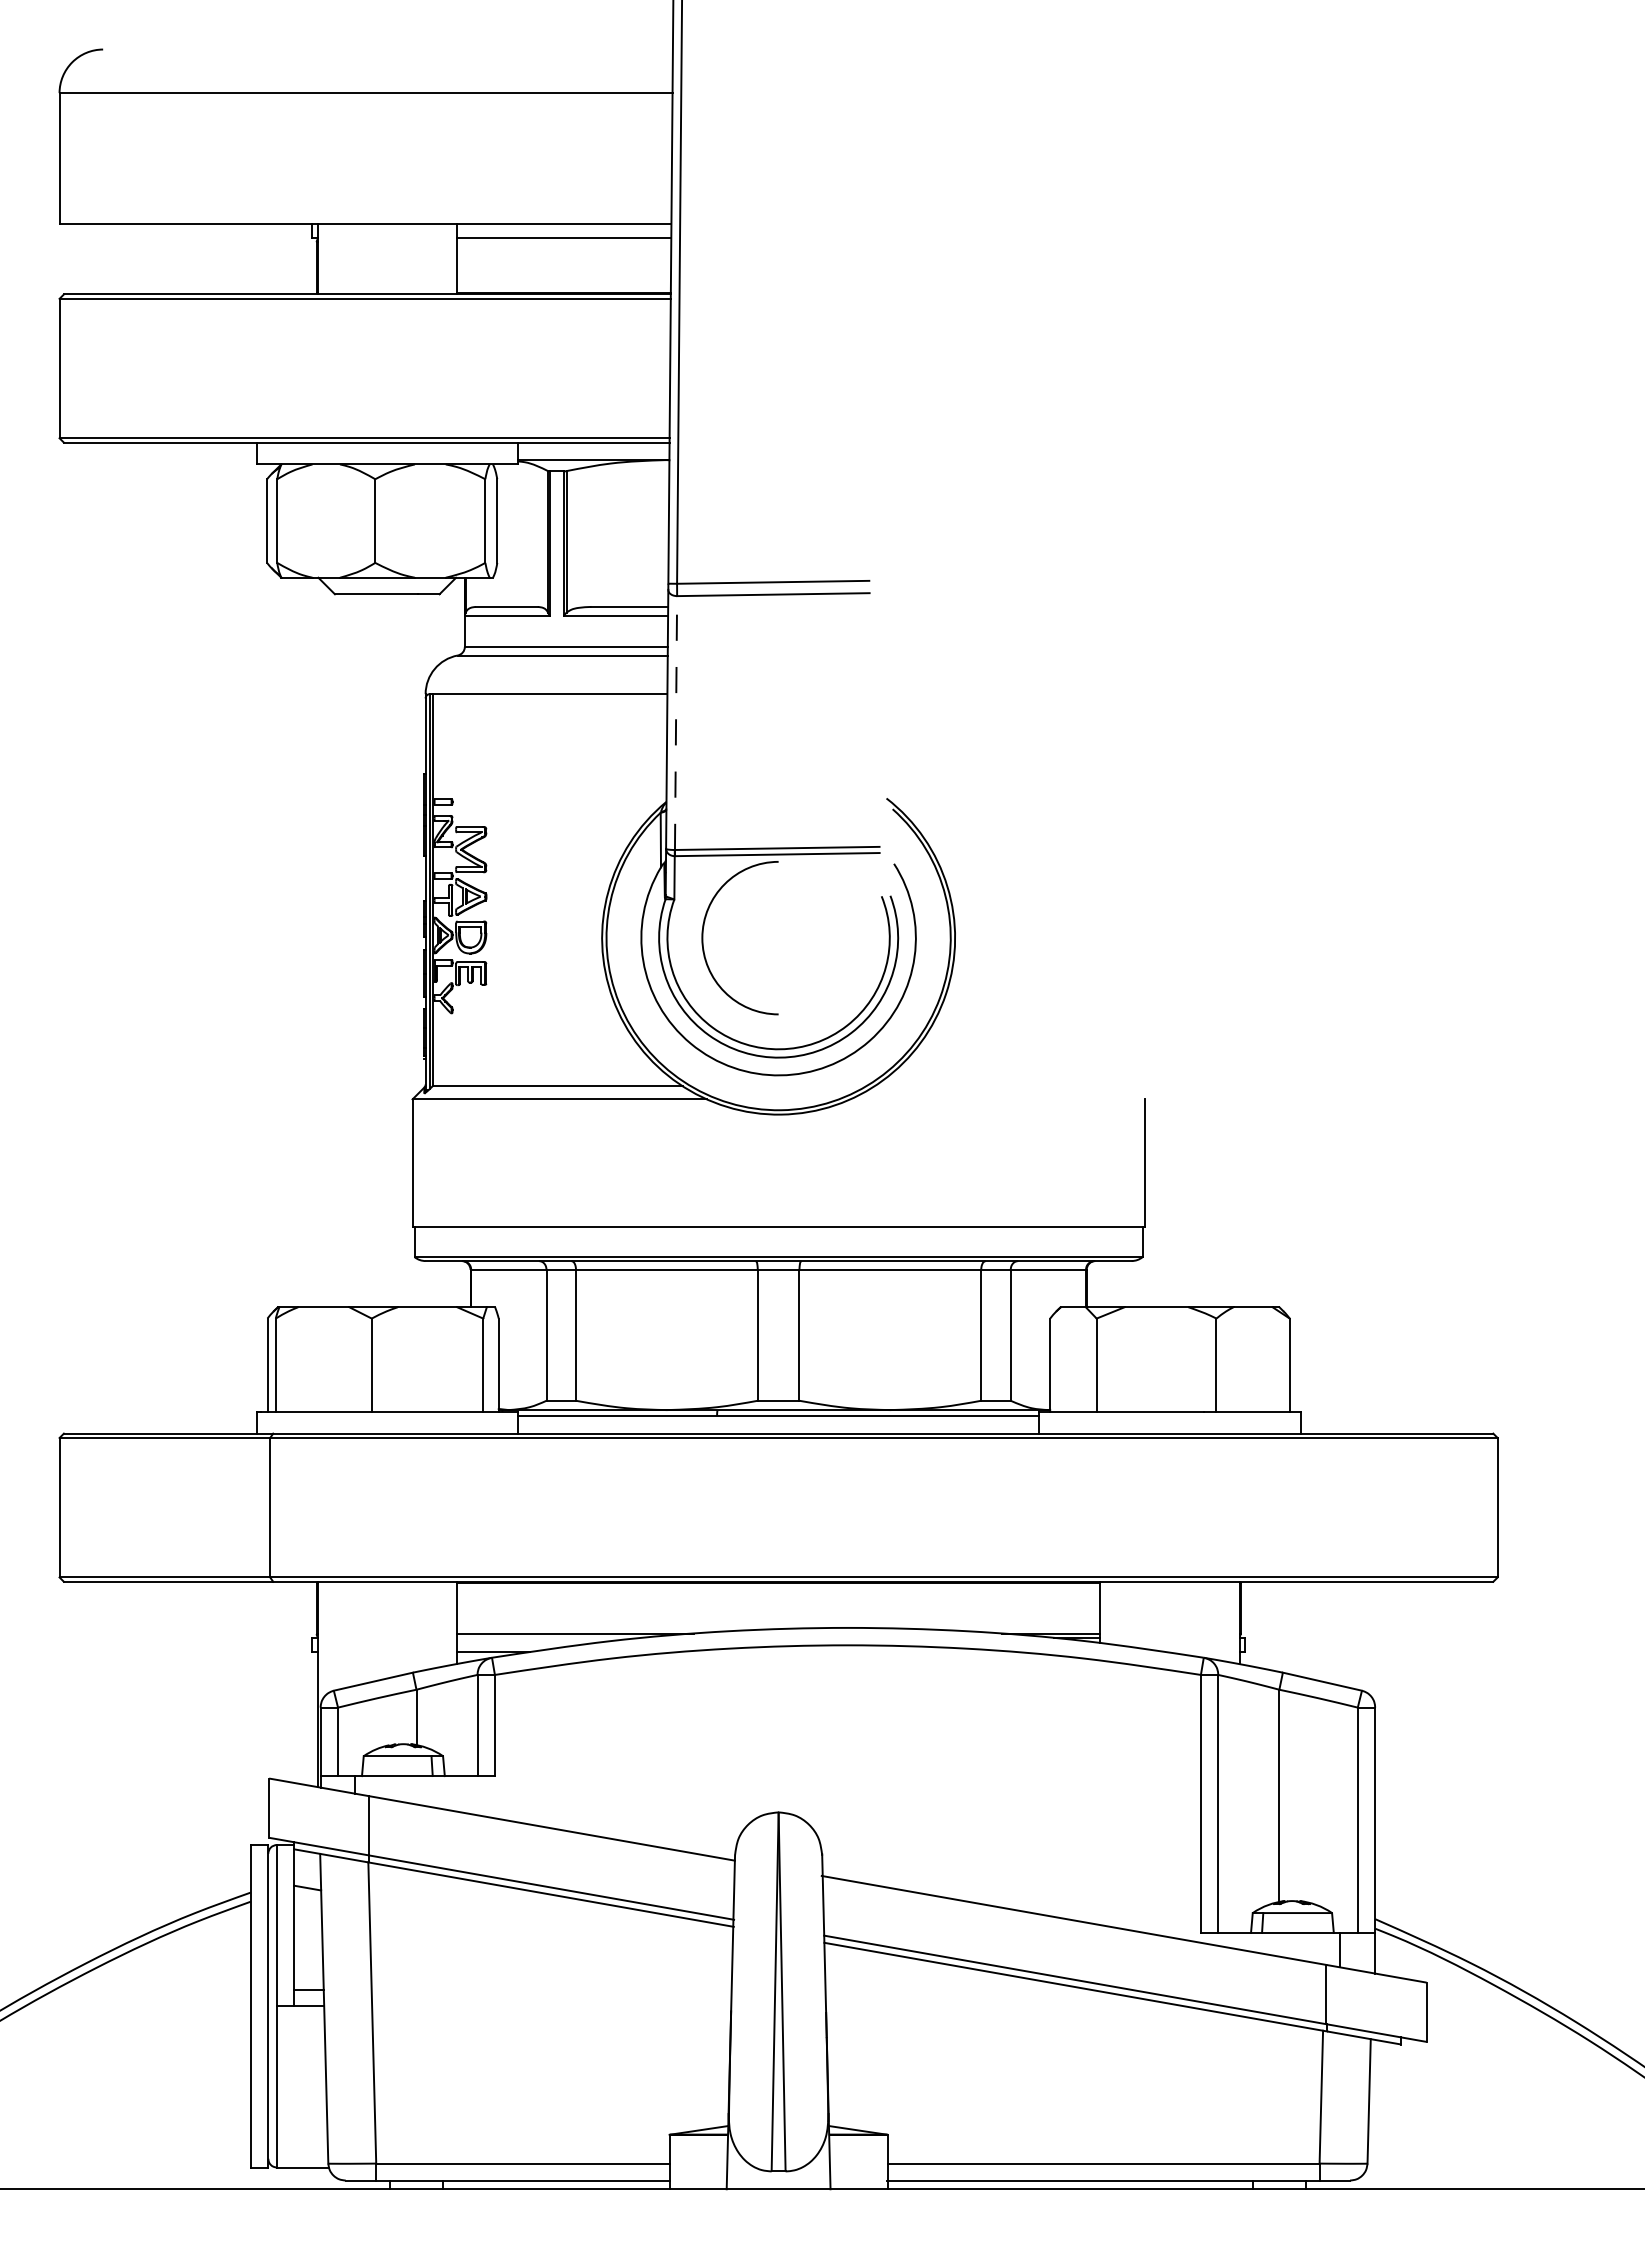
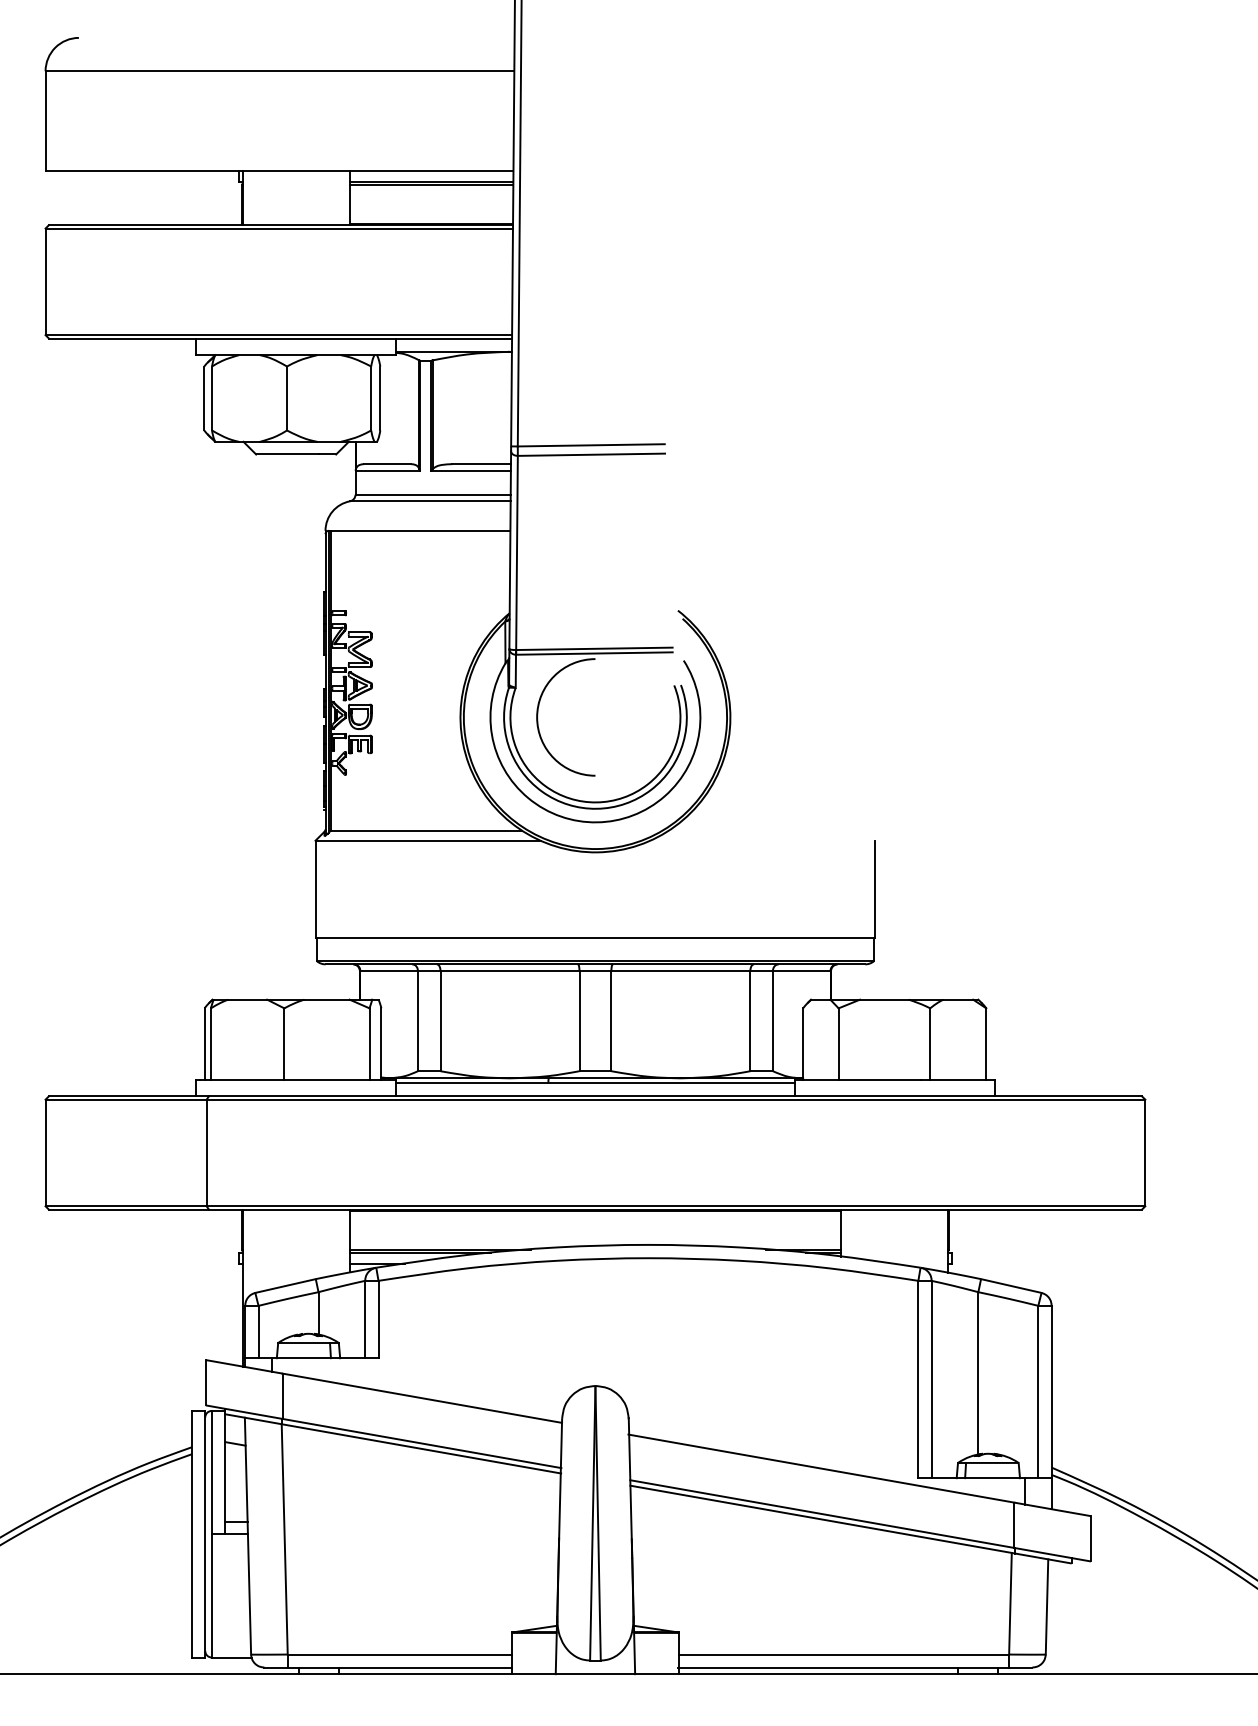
line: (564, 242) -> (431, 185), added
line: (676, 723) -> (517, 553), dashed -> solid
line: (549, 1638) -> (420, 1252), added

